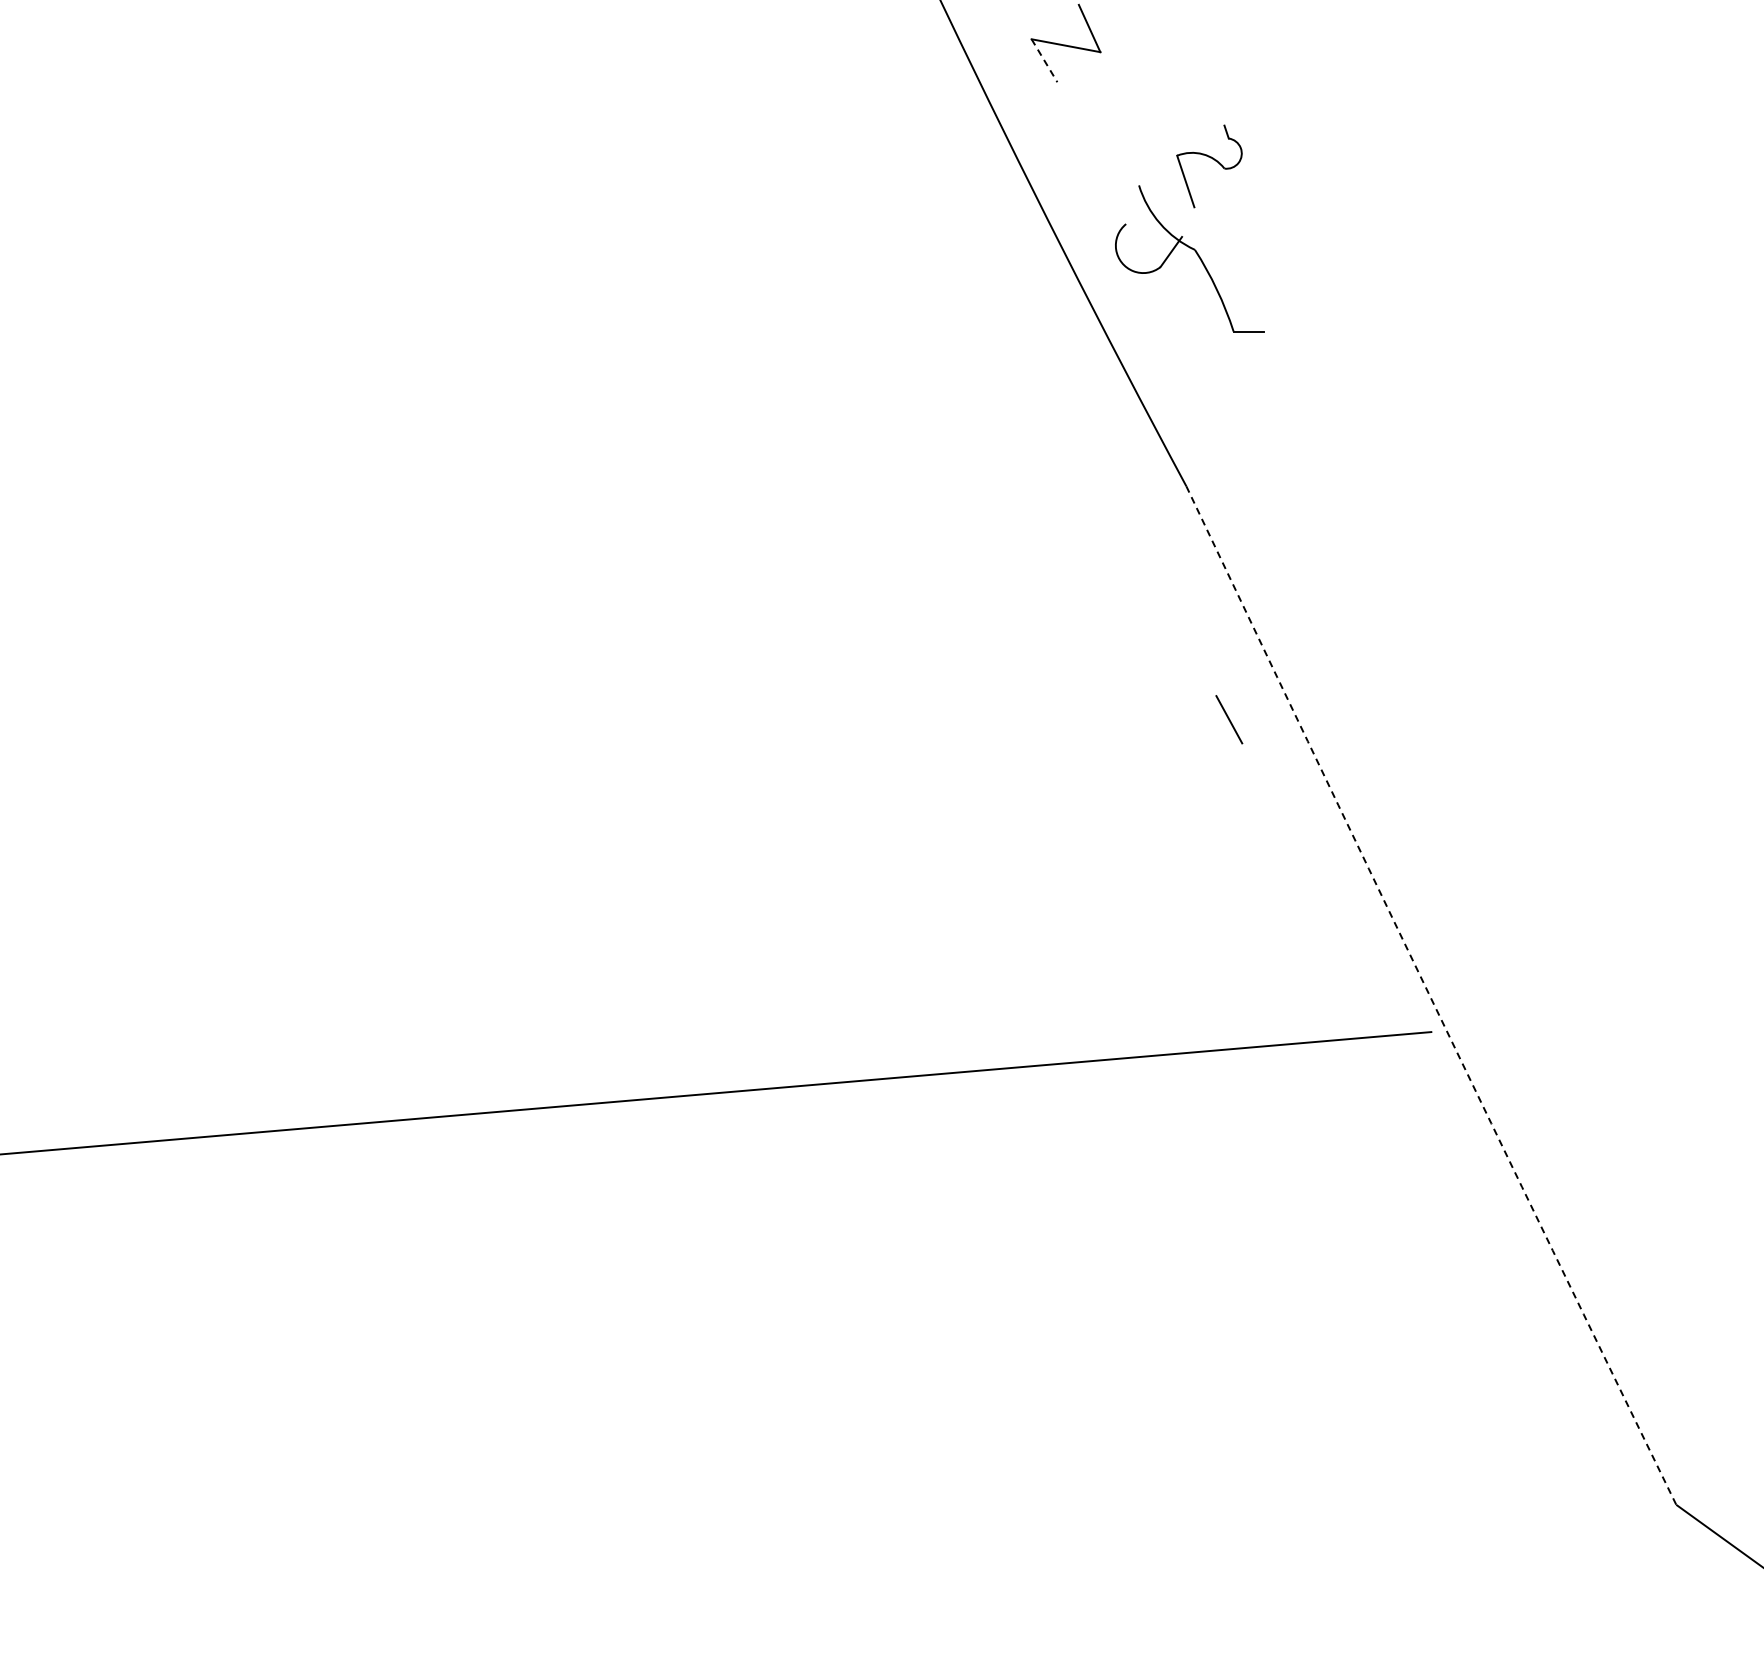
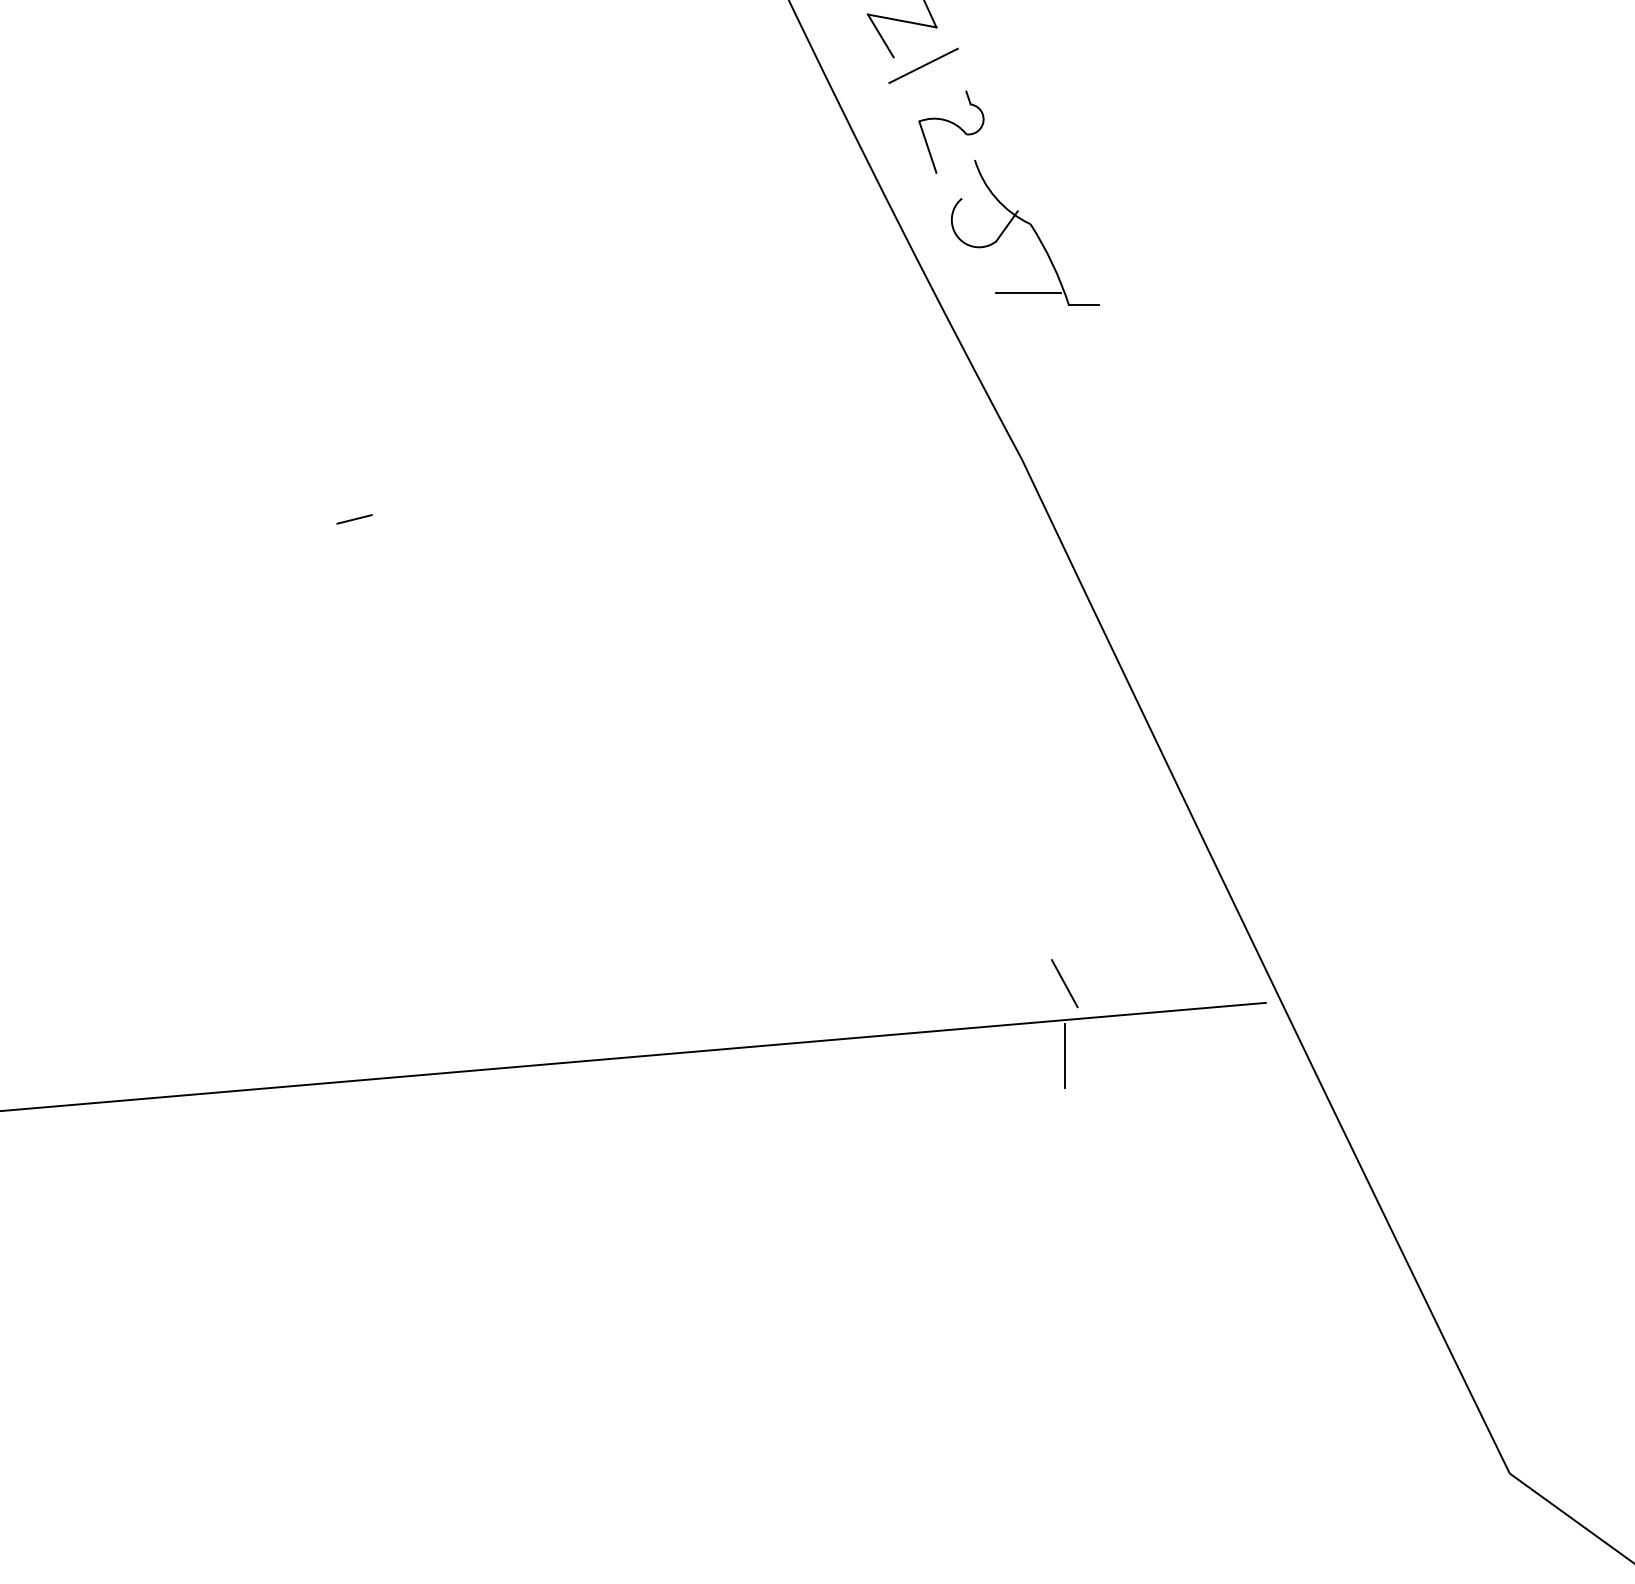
line: (1044, 61) -> (880, 36), dashed -> solid
line: (1087, 90) -> (923, 65), added
part: (1212, 159) -> (954, 125), moved
line: (1192, 318) -> (1028, 292), added
line: (515, 546) -> (354, 519), added
line: (1229, 719) -> (1064, 983), moved
arc: (1430, 996) -> (1265, 967), dashed -> solid
line: (1229, 1085) -> (1064, 1056), added

